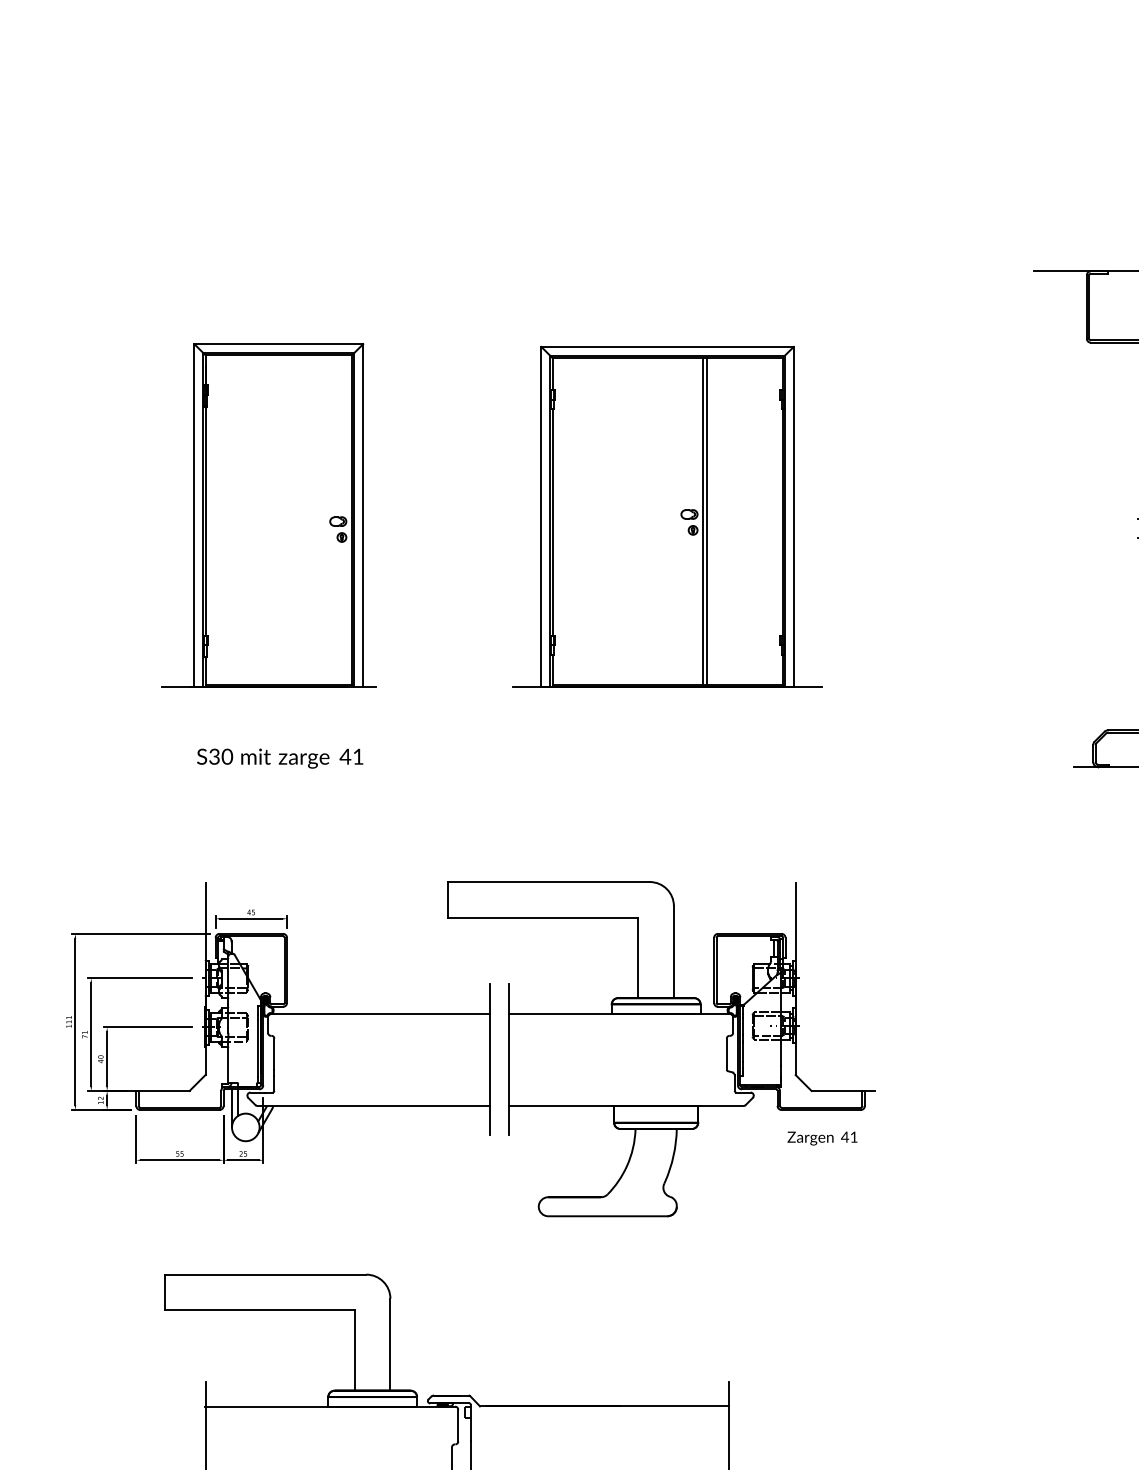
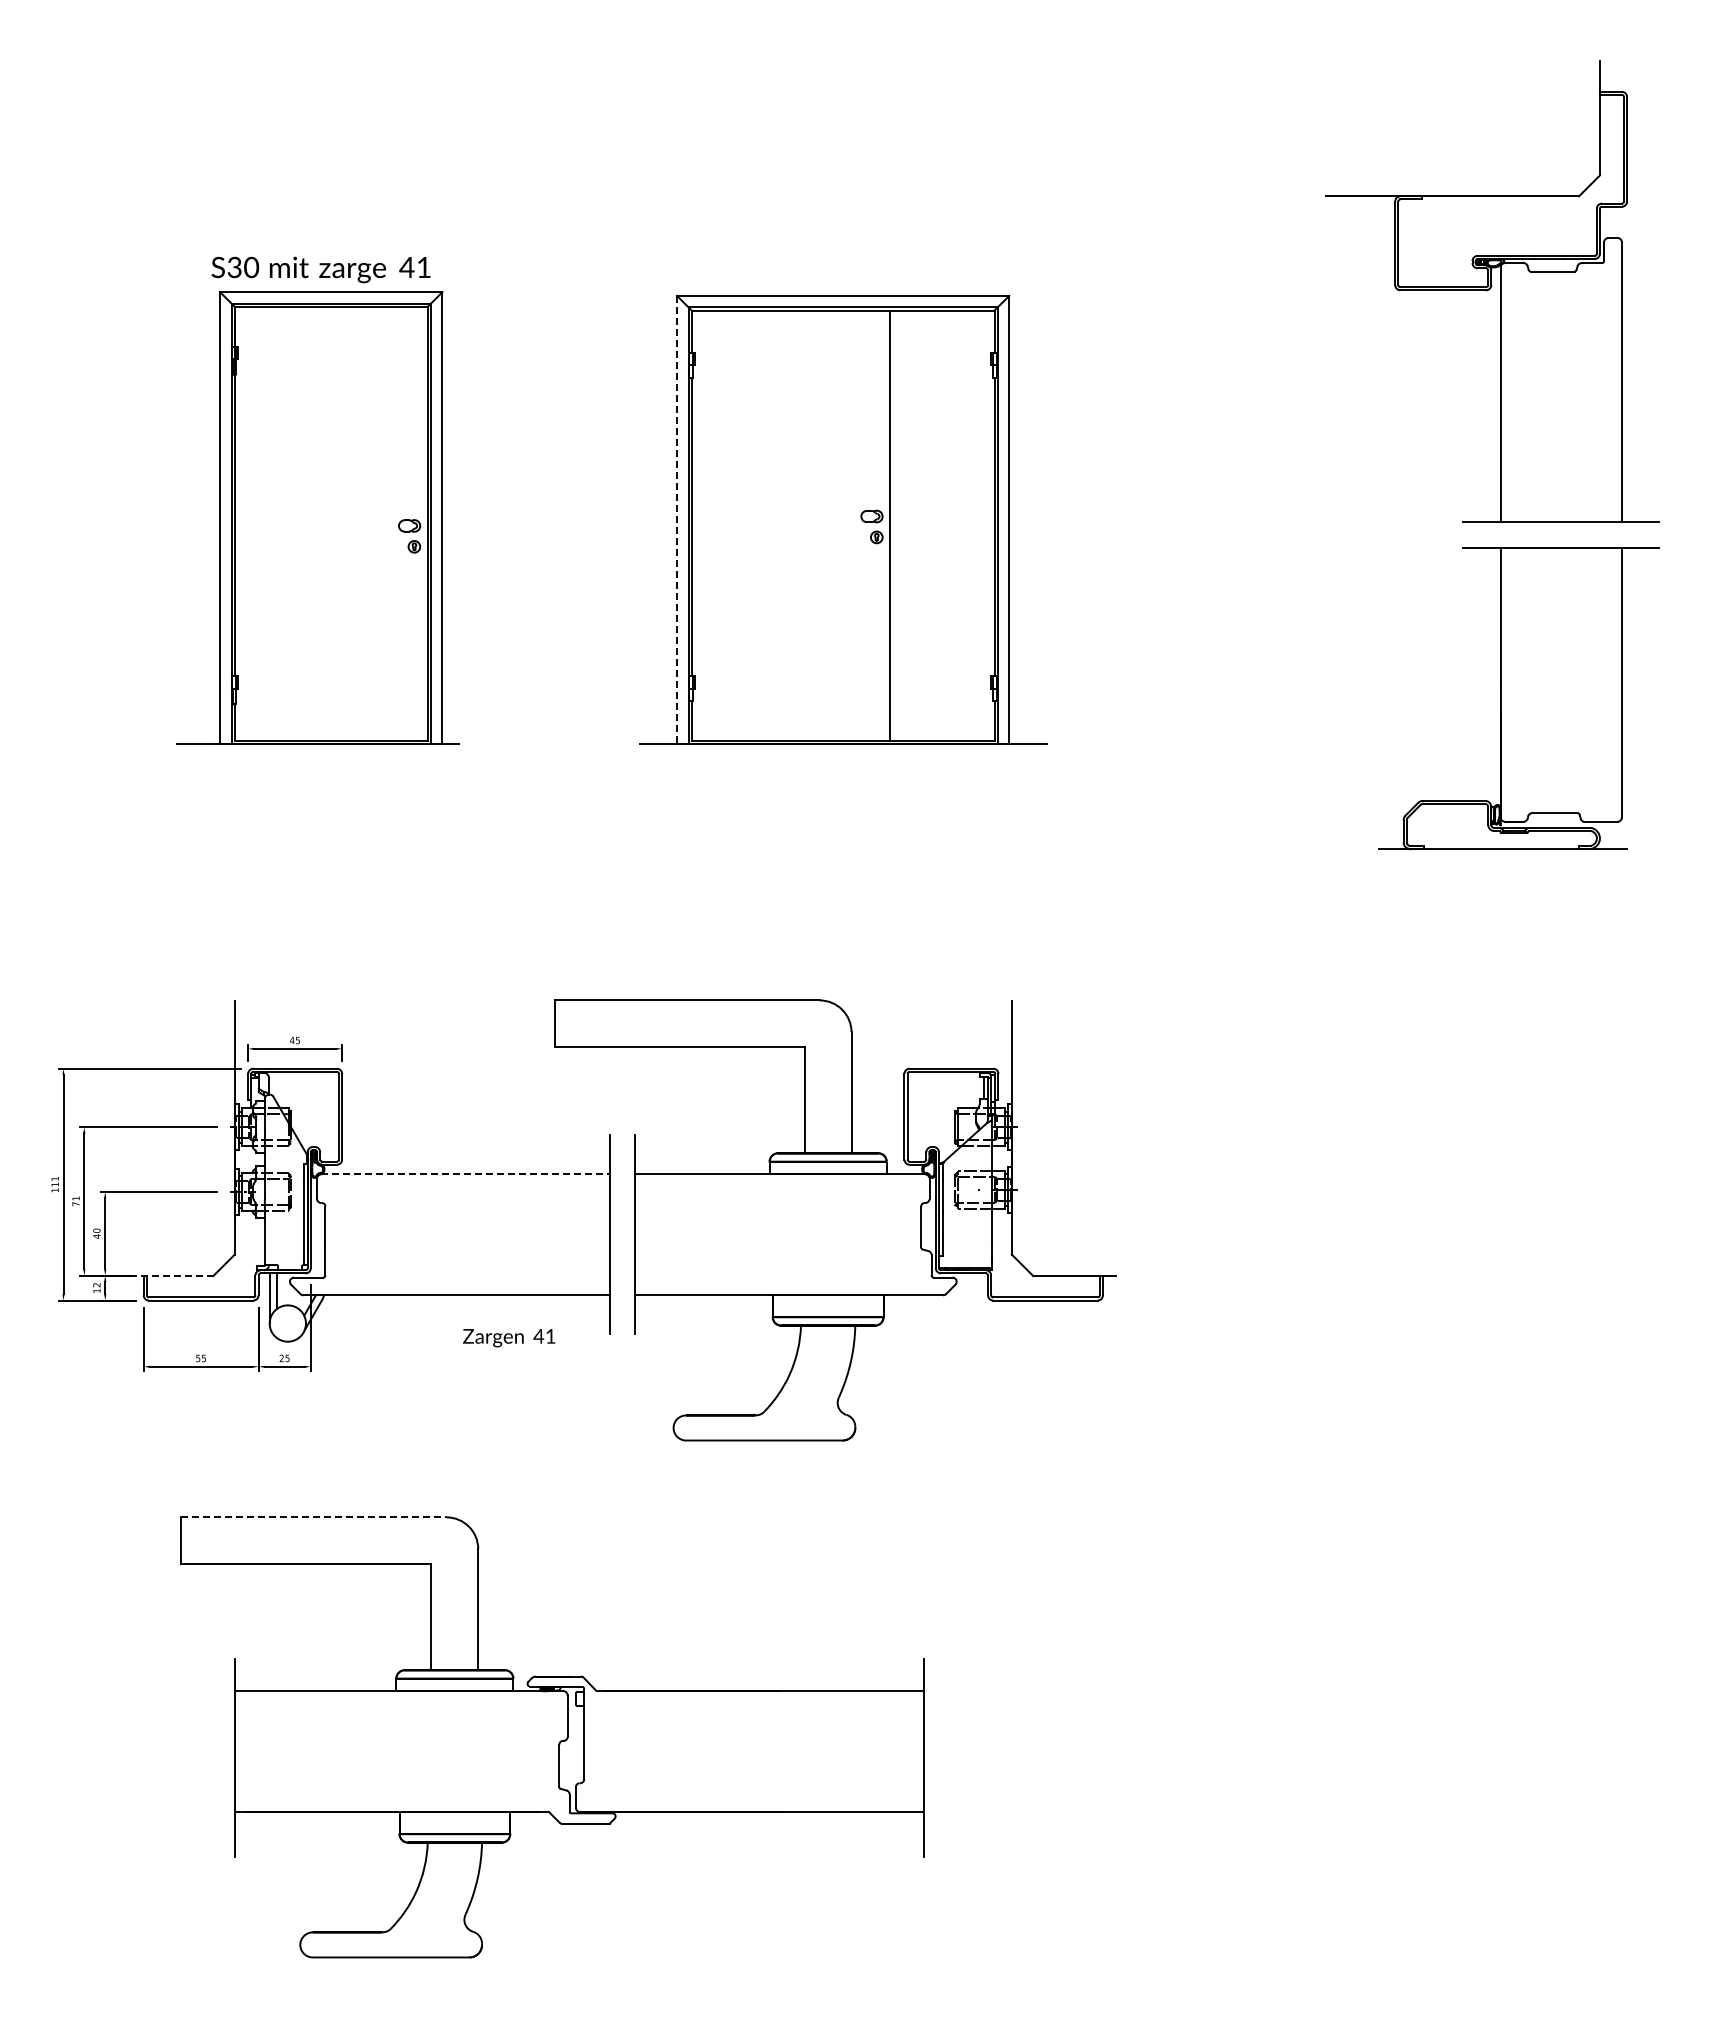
line: (541, 516) -> (677, 519), solid -> dashed
line: (706, 521) -> (894, 525), removed
text: (279, 758) -> (320, 269), moved
line: (380, 1014) -> (465, 1174), solid -> dashed
line: (158, 1090) -> (172, 1275), solid -> dashed
text: (822, 1138) -> (509, 1338), moved
line: (265, 1274) -> (313, 1517), solid -> dashed

